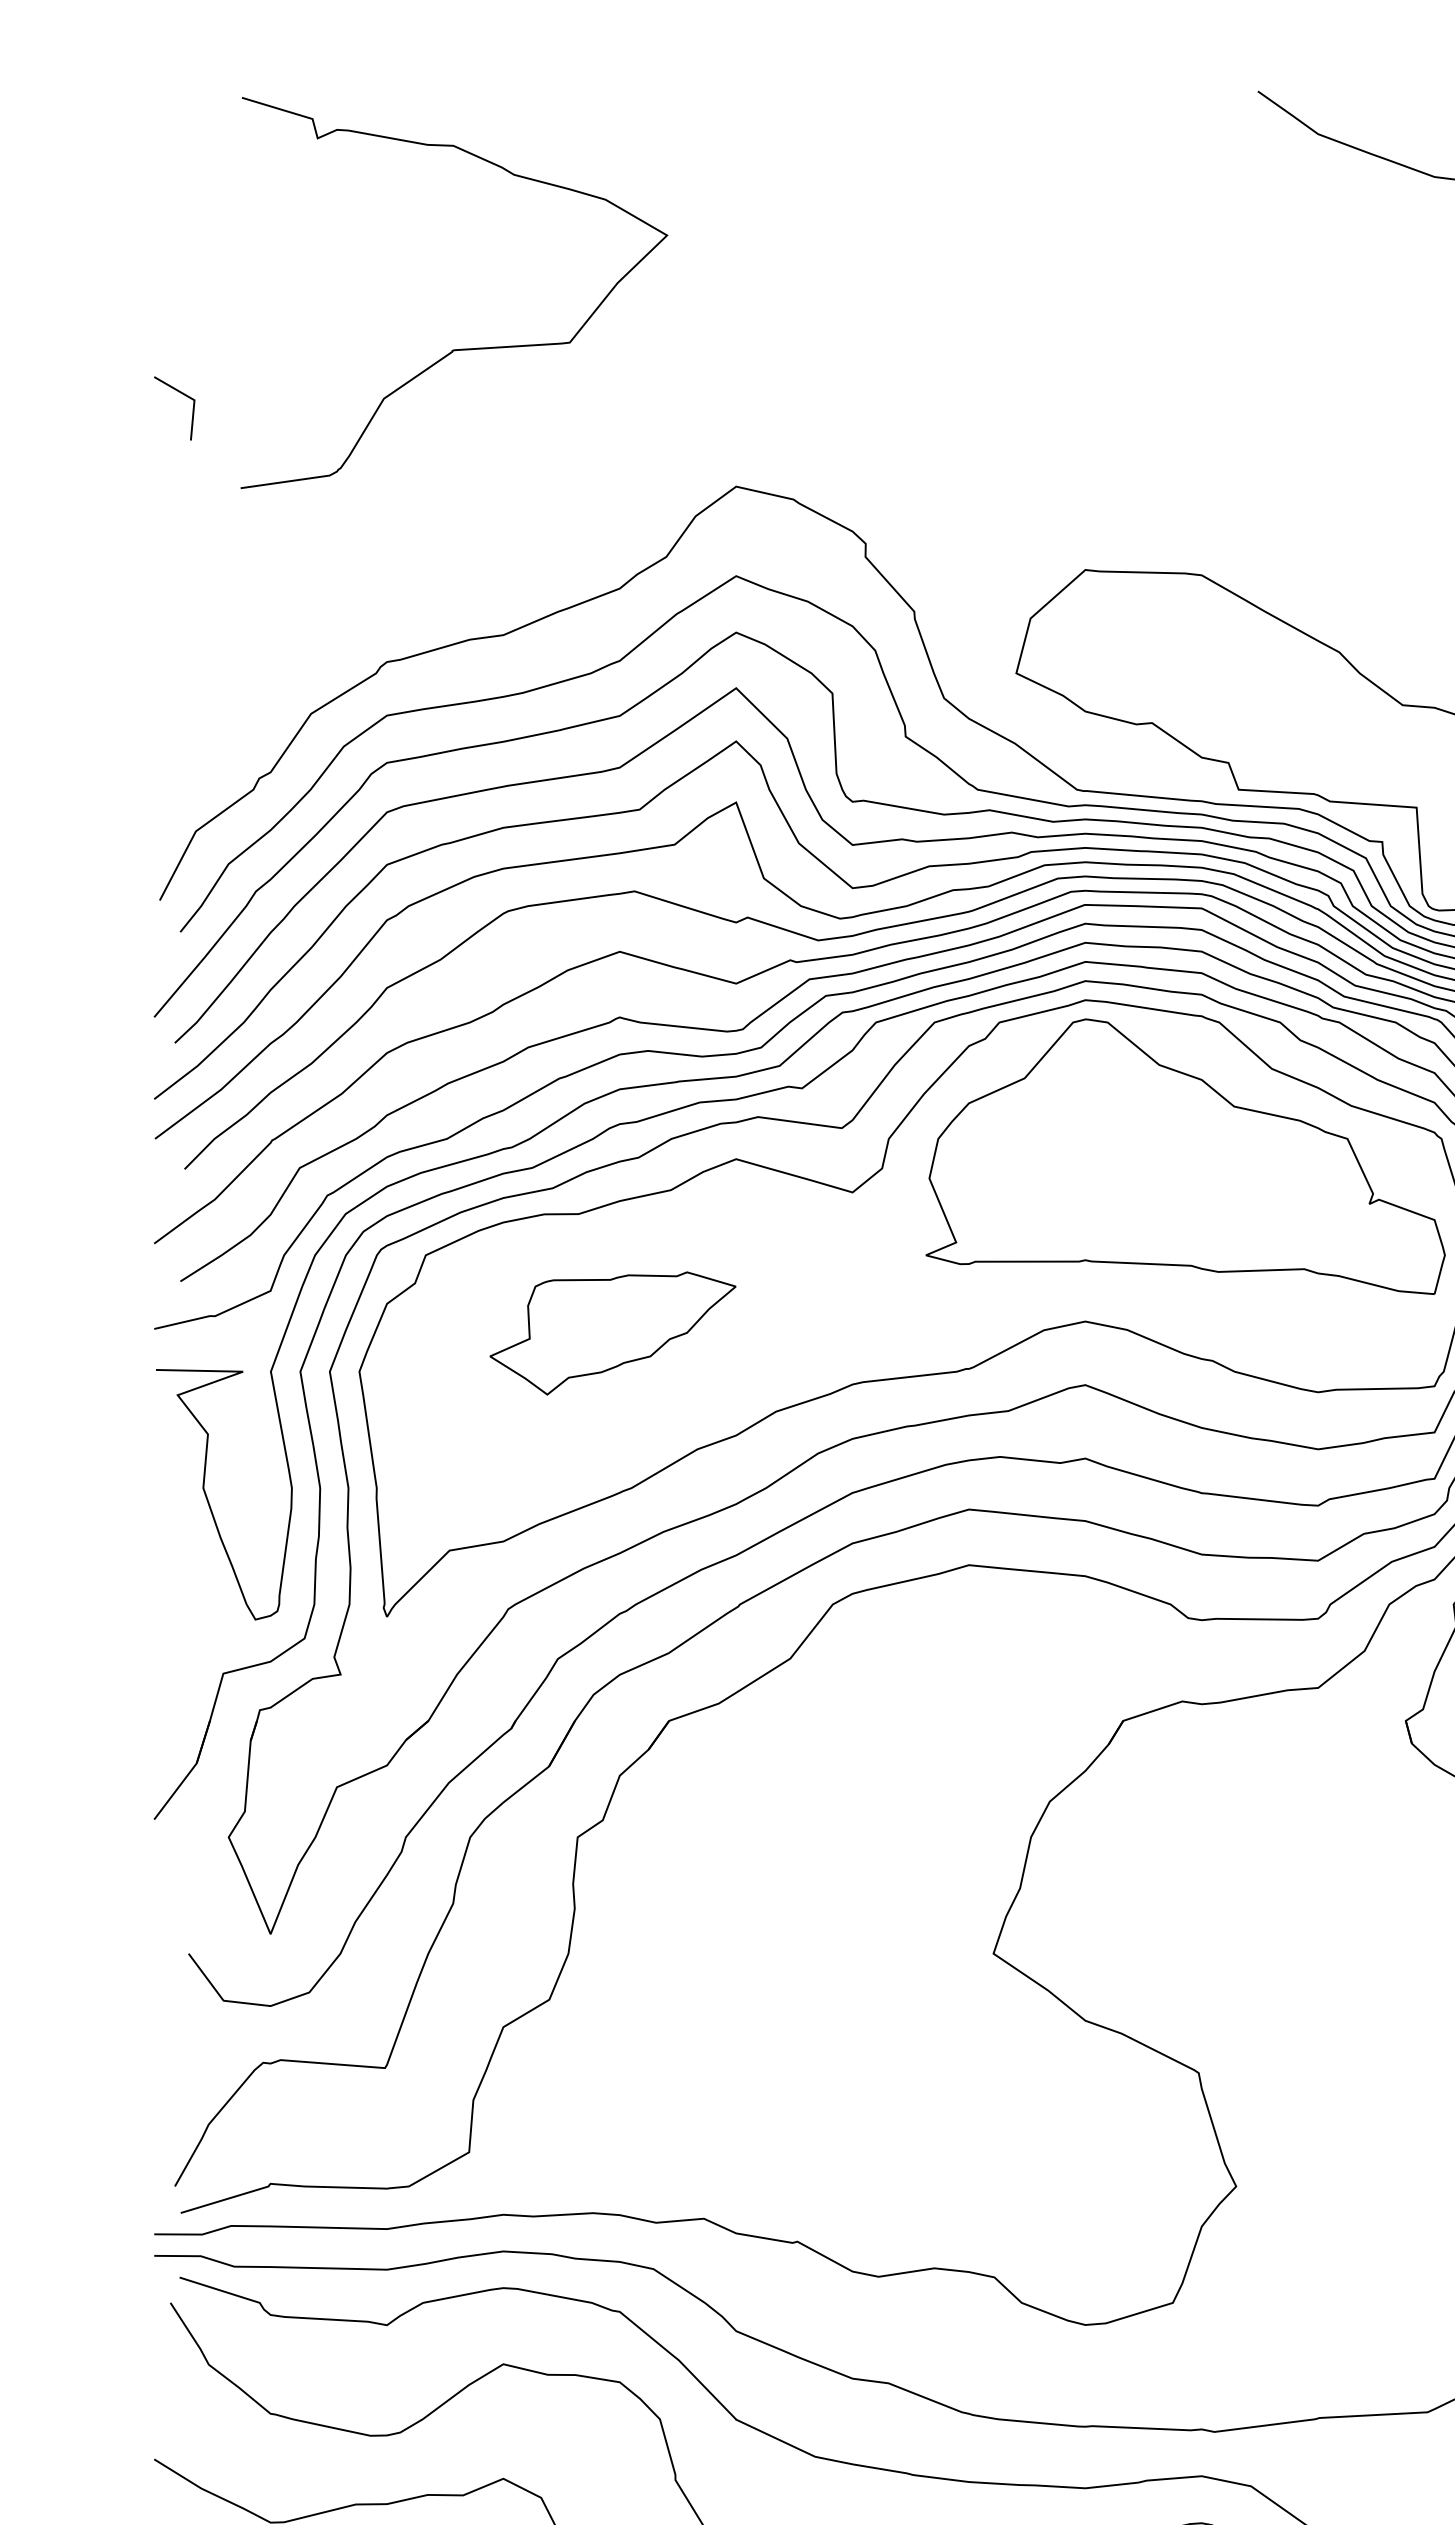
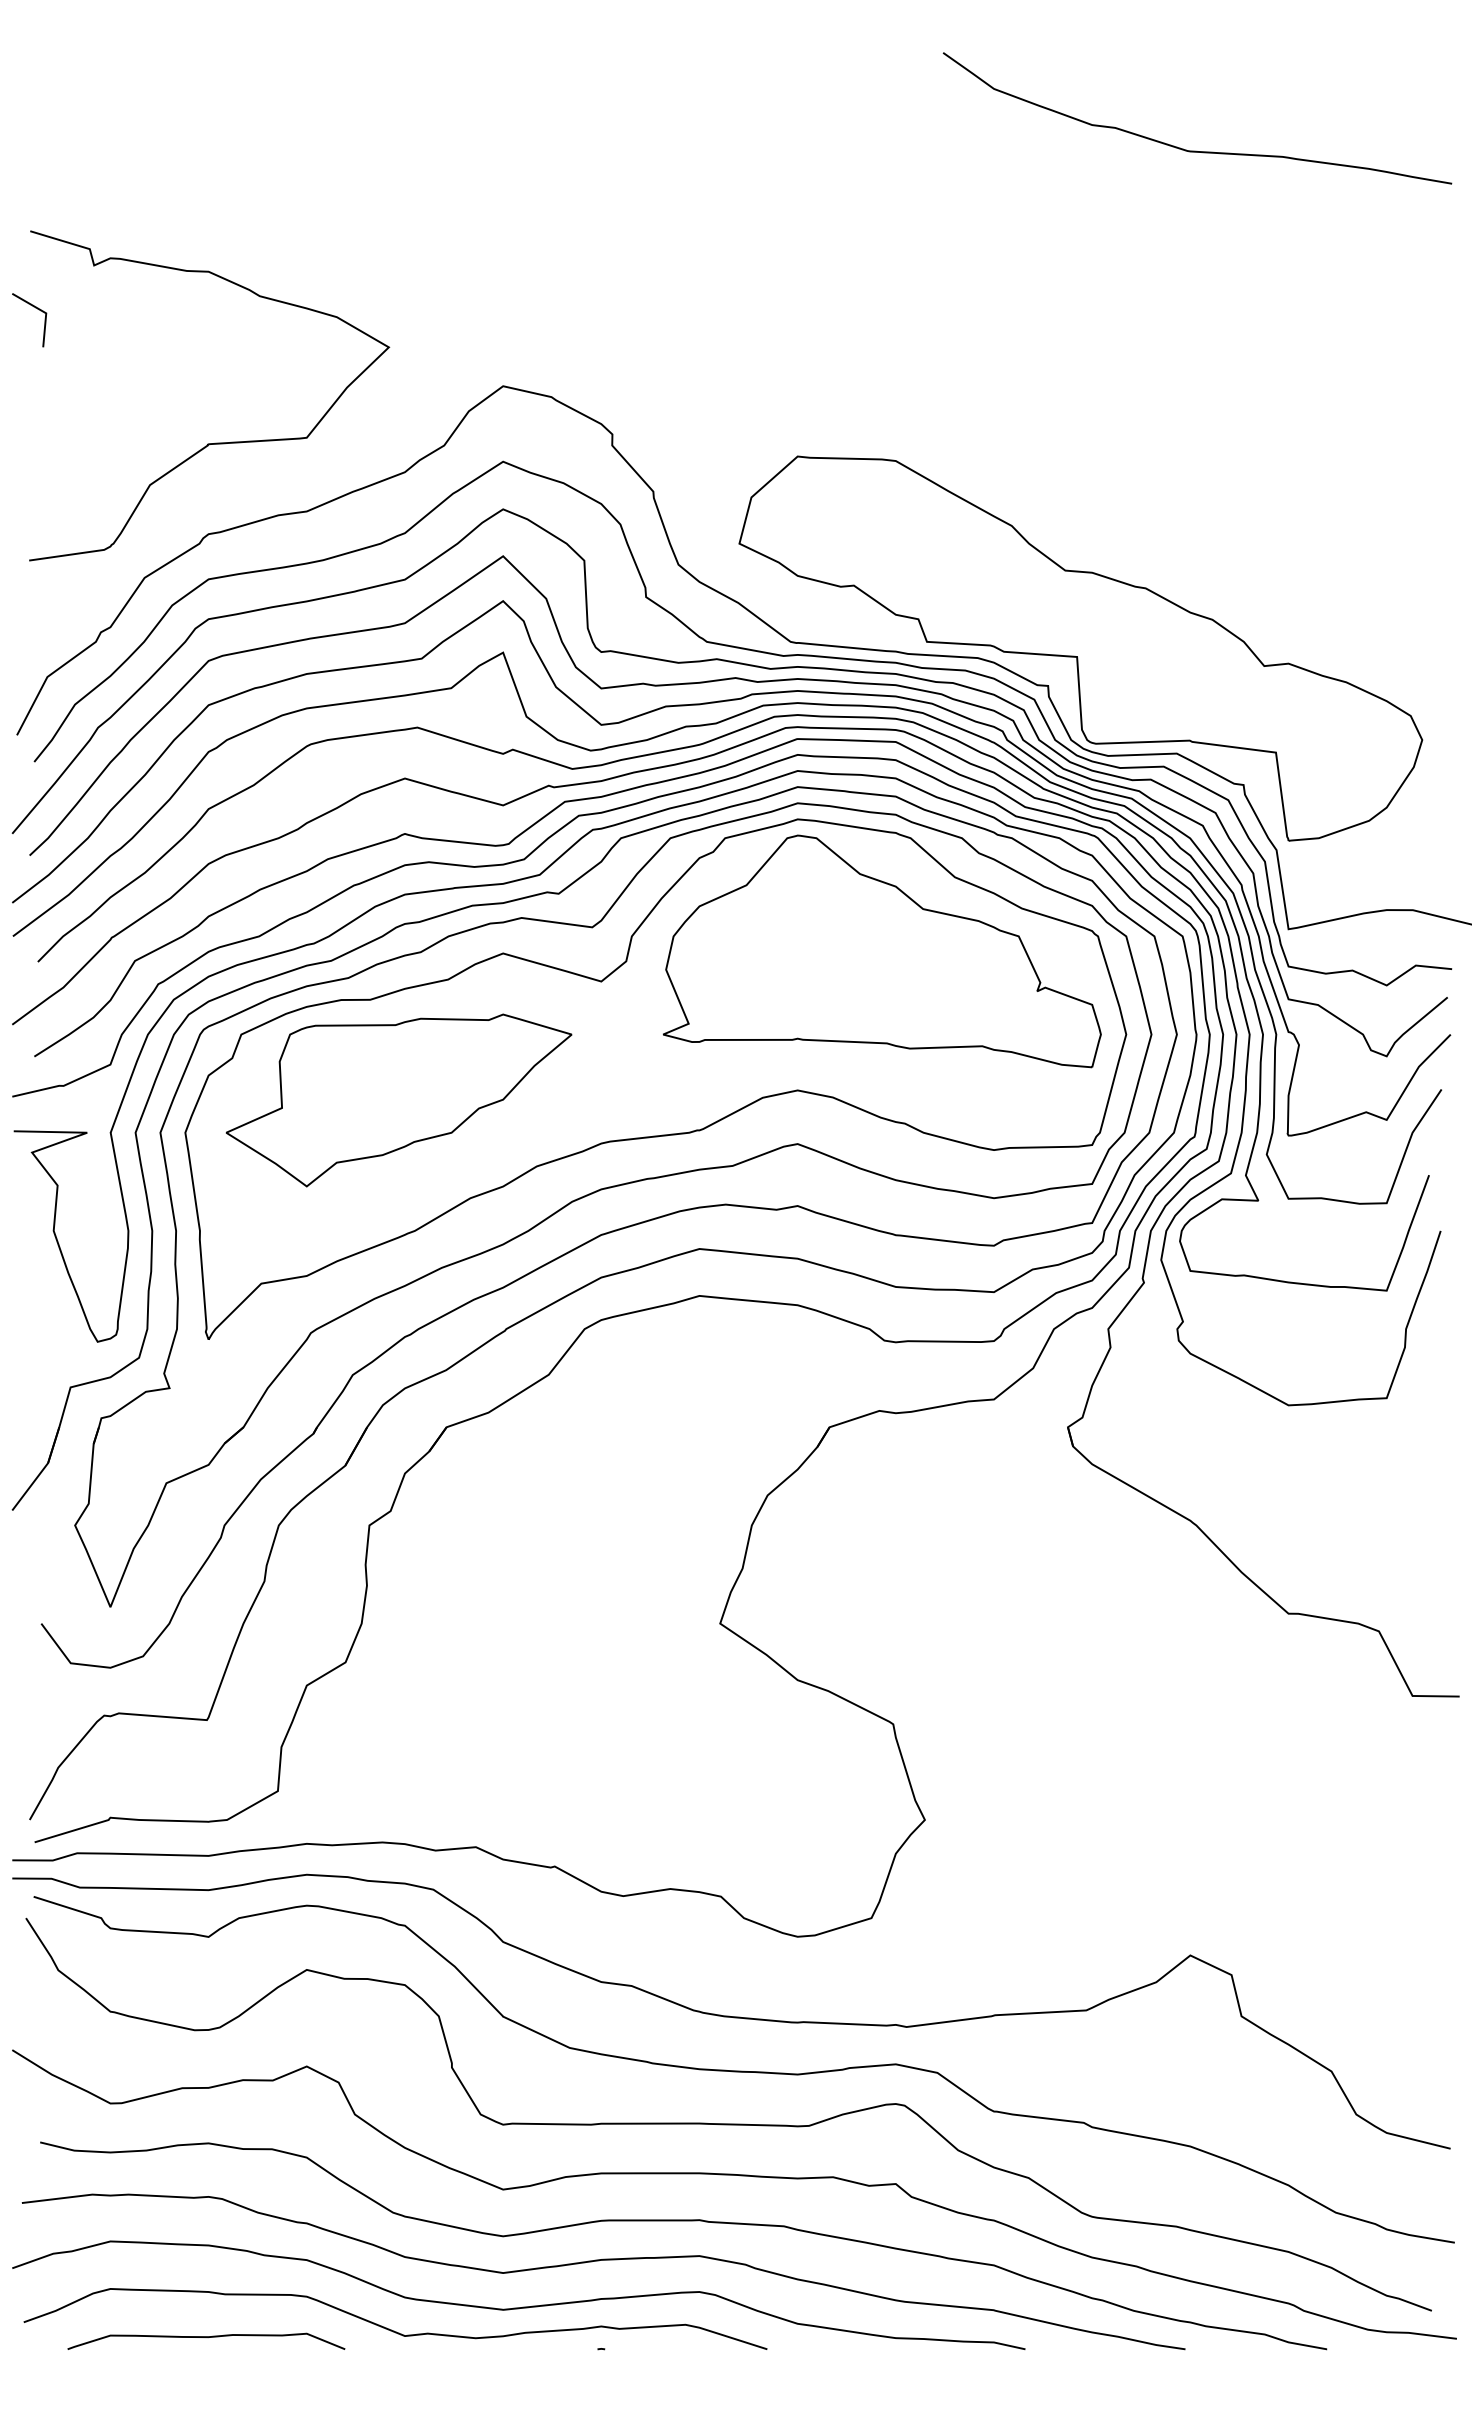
curve: (461, 348) -> (215, 442), moved
part: (613, 1333) -> (399, 1100), size x1.67

